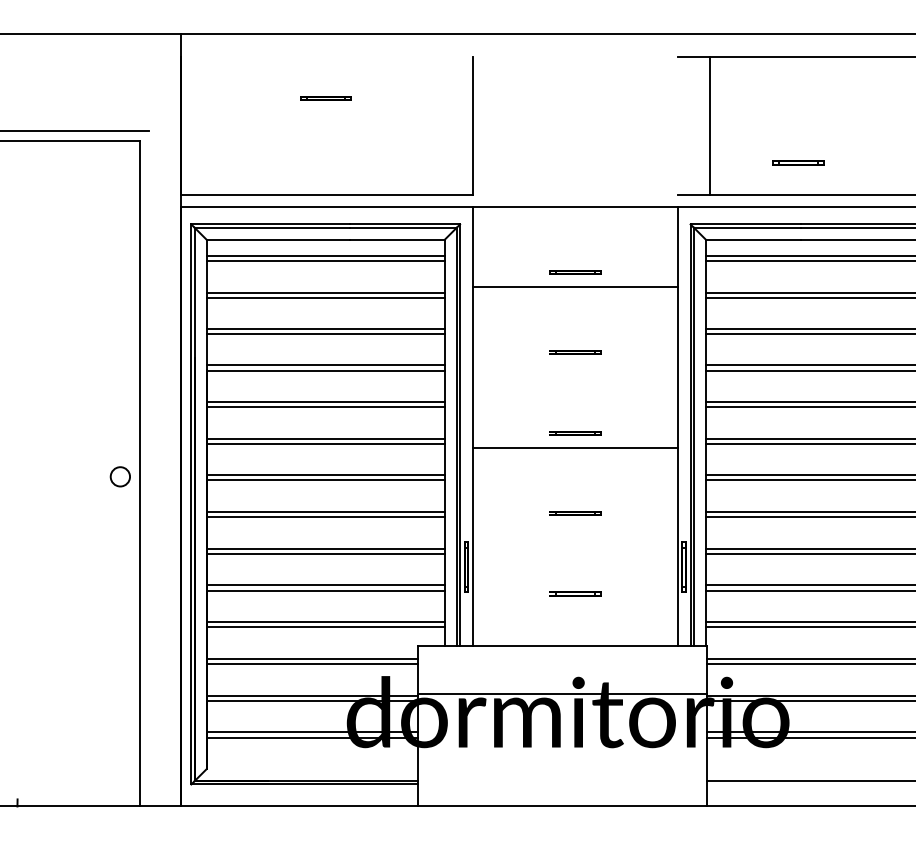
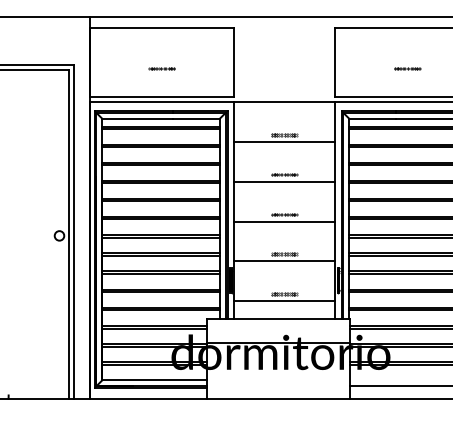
line: (326, 57) -> (161, 28), added
line: (326, 97) -> (161, 68), moved
line: (710, 126) -> (335, 62), moved
line: (797, 162) -> (407, 68), moved
line: (575, 366) -> (284, 181), added
line: (148, 467) -> (73, 231), added
line: (575, 528) -> (284, 261), added
line: (575, 609) -> (284, 301), added
line: (312, 769) -> (154, 380), added

